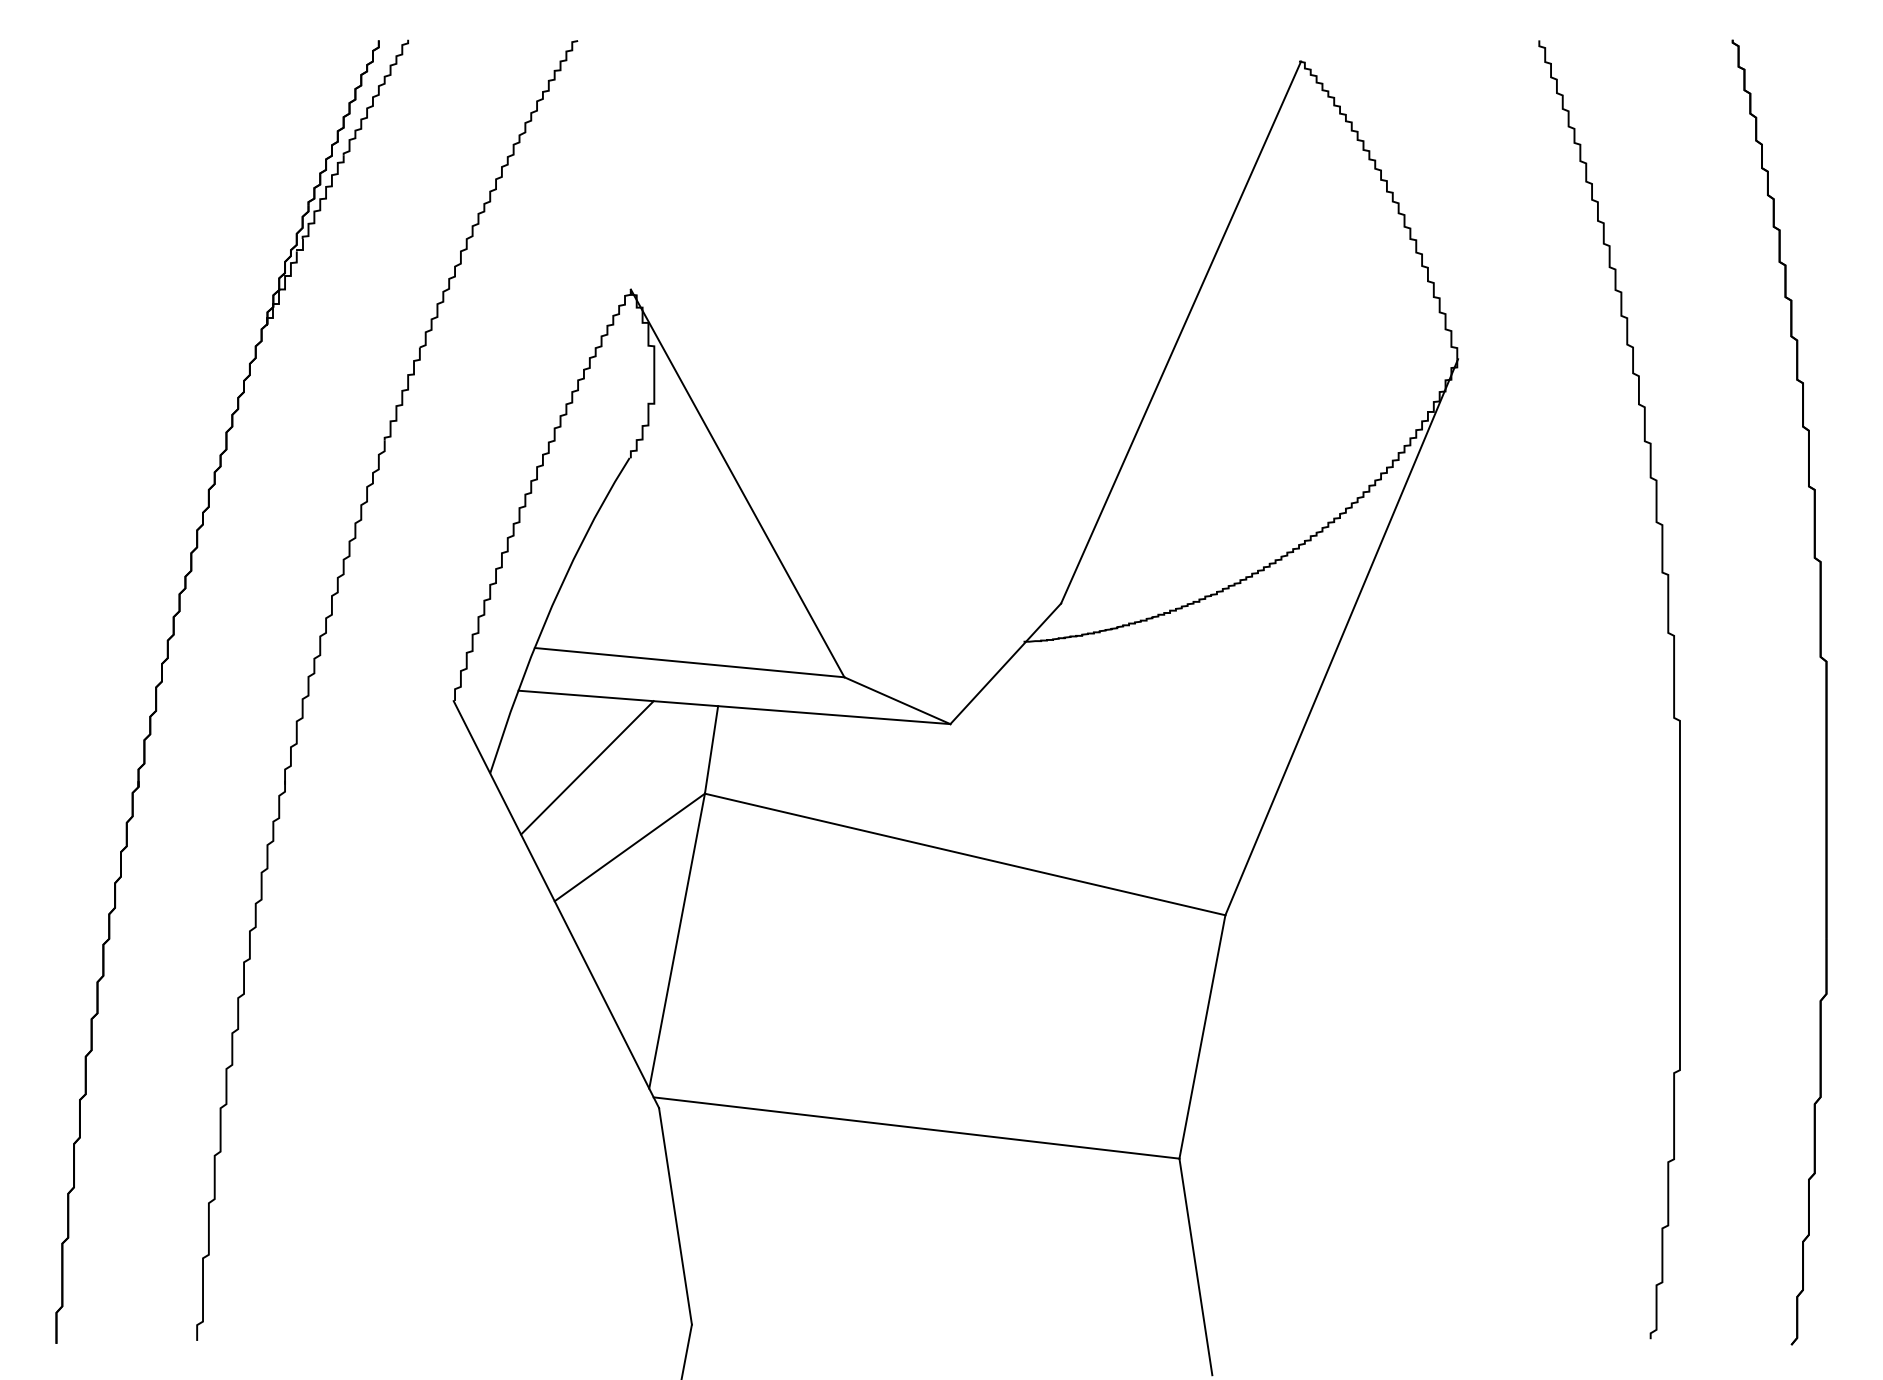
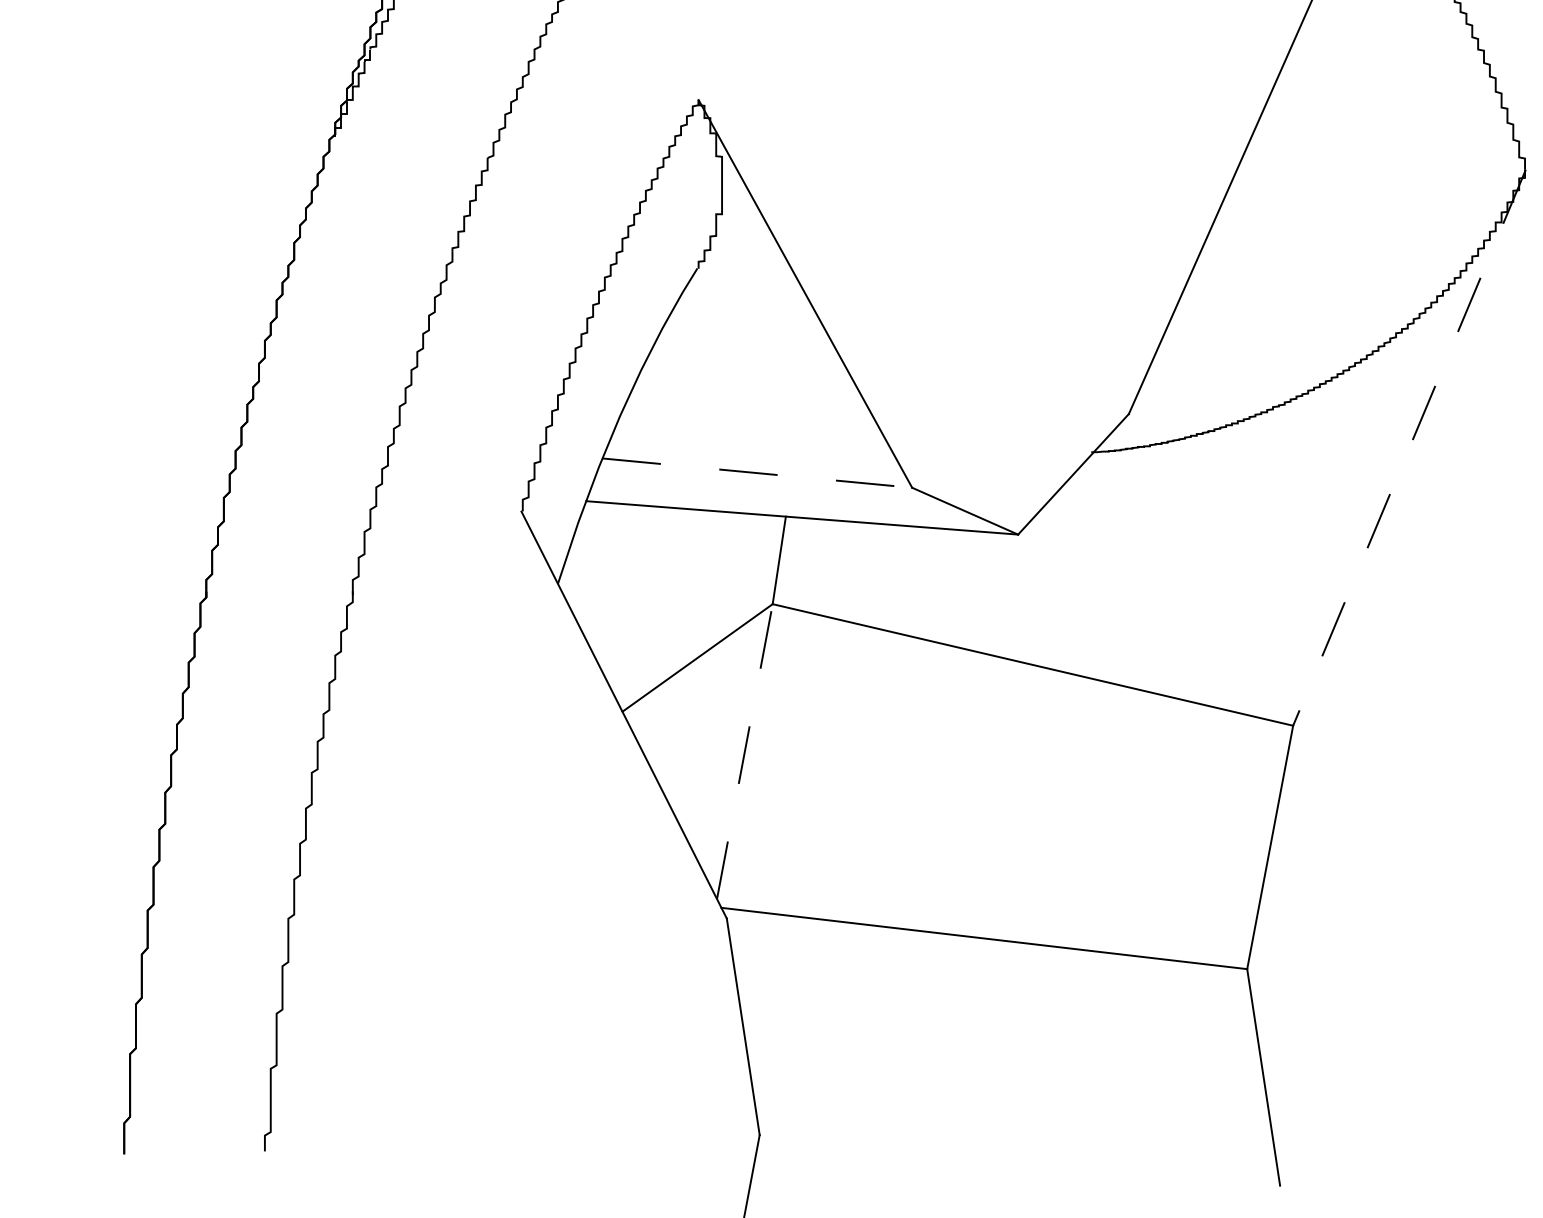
line: (1341, 637) -> (1409, 447), solid -> dashed
line: (689, 662) -> (757, 472), solid -> dashed
line: (587, 767) -> (655, 577), removed
line: (677, 940) -> (745, 750), solid -> dashed

